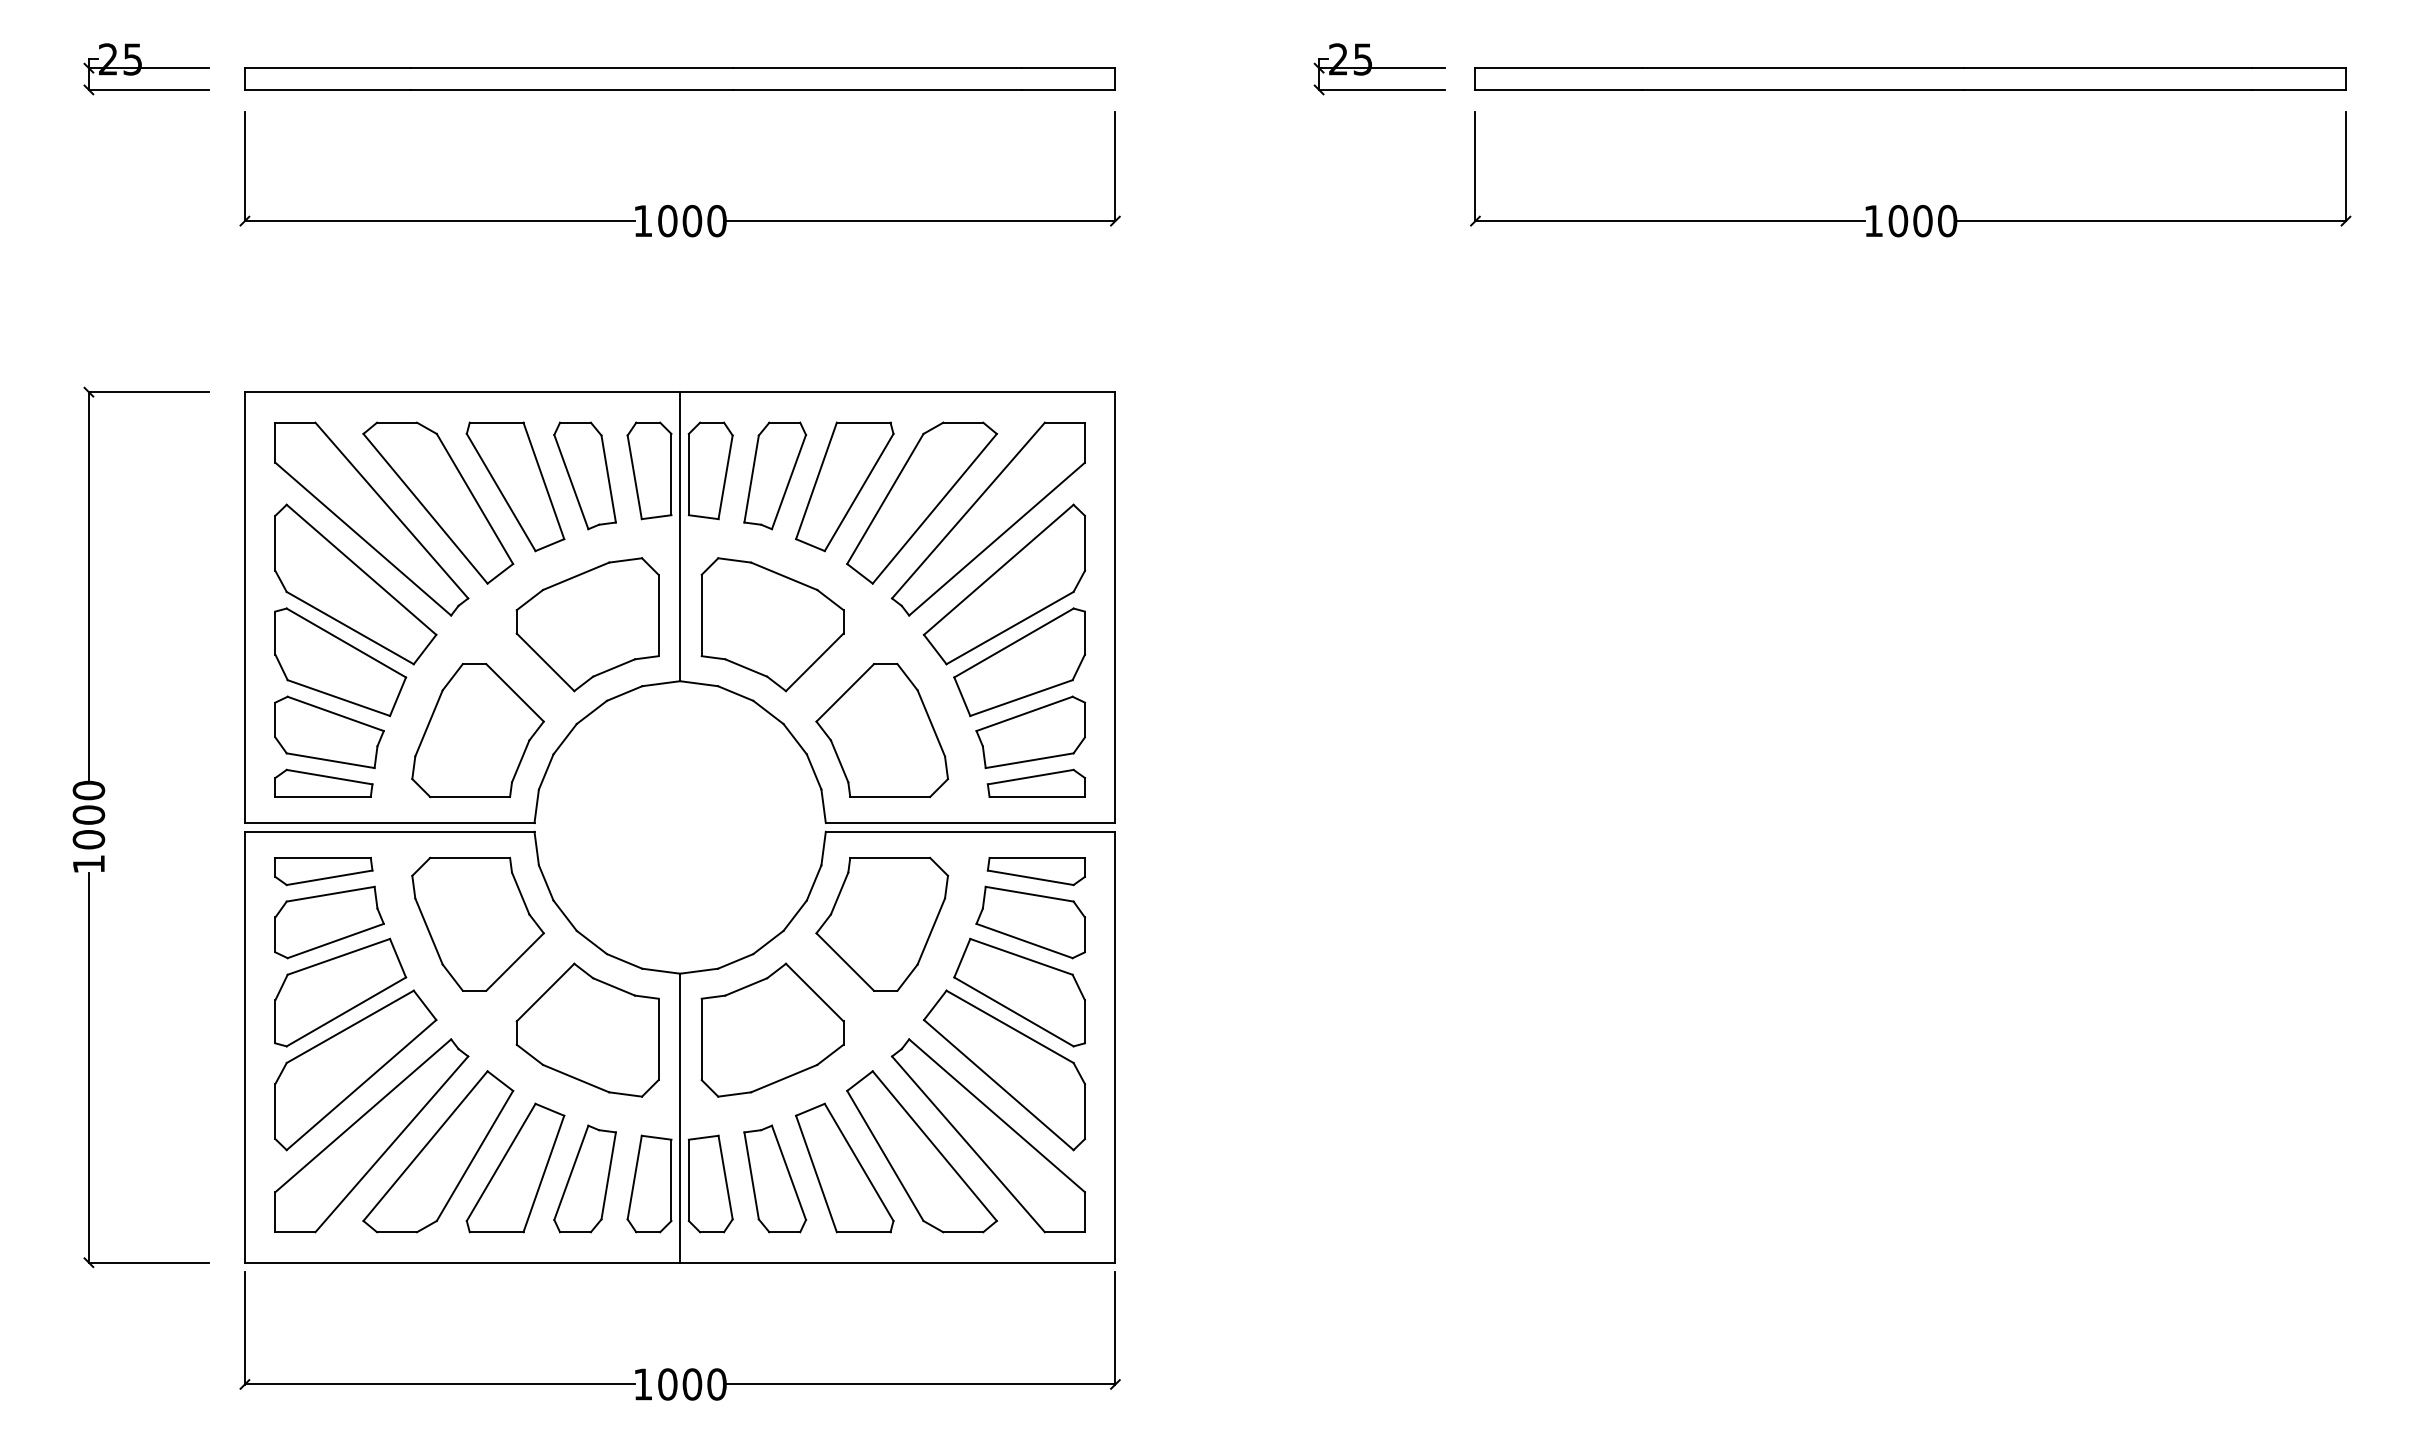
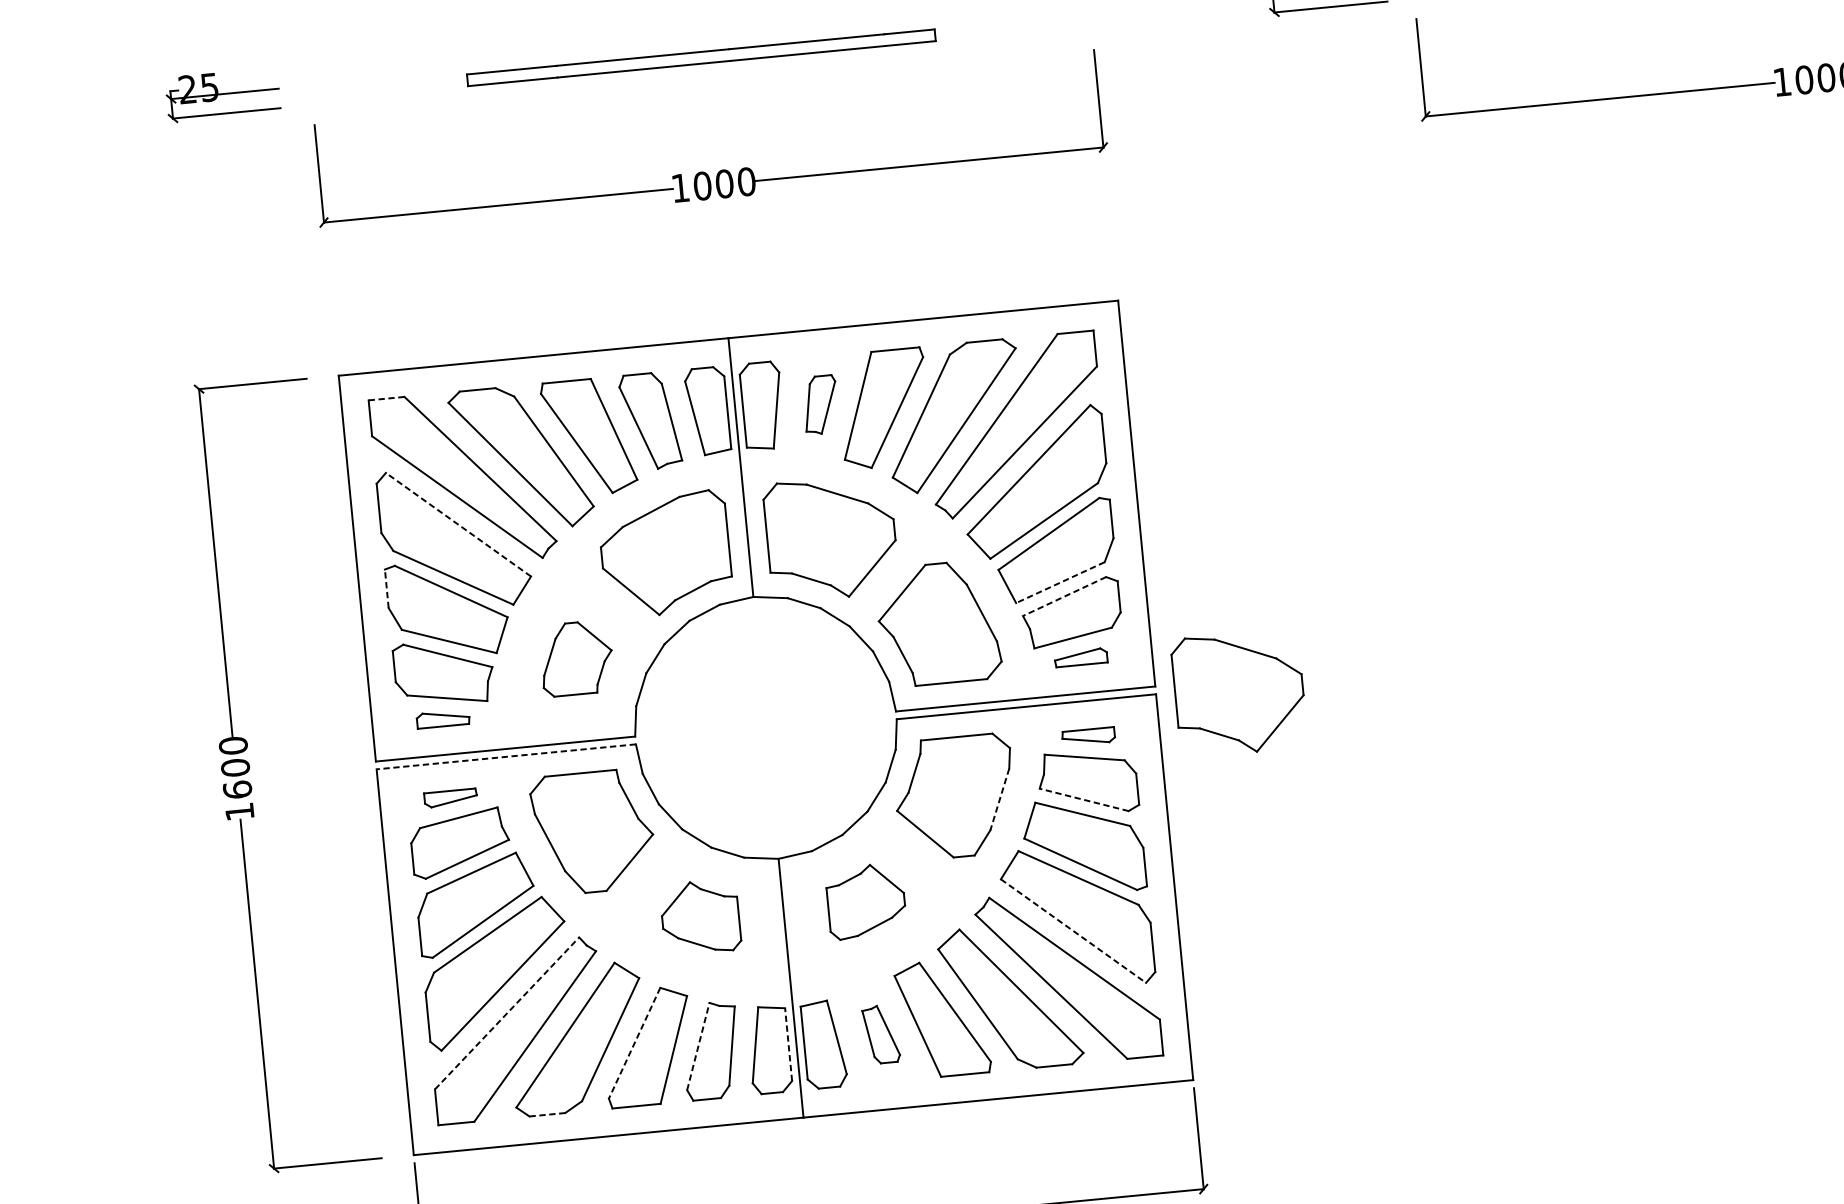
part: (679, 78) -> (700, 57), size x0.6
line: (295, 422) -> (386, 398), solid -> dashed
part: (774, 475) -> (820, 404), size x0.6
line: (361, 569) -> (458, 524), solid -> dashed
line: (275, 633) -> (386, 589), solid -> dashed
line: (1021, 698) -> (1060, 583), solid -> dashed
line: (1024, 714) -> (1064, 597), solid -> dashed
part: (477, 730) -> (576, 658), size x0.6
part: (323, 782) -> (442, 718), size x0.6
part: (1035, 782) -> (1080, 657), size x0.6
line: (389, 831) -> (506, 756), solid -> dashed
text: (88, 839) -> (237, 789), 1000 -> 1600
part: (1207, 839) -> (1239, 693), added
part: (323, 871) -> (450, 798), size x0.6
part: (1035, 871) -> (1087, 736), size x0.6
line: (931, 931) -> (999, 799), solid -> dashed
line: (1024, 940) -> (1084, 799), solid -> dashed
part: (587, 1029) -> (700, 916), size x0.6
part: (772, 1029) -> (866, 900), size x0.6
line: (999, 1085) -> (1074, 931), solid -> dashed
line: (363, 1115) -> (507, 1013), solid -> dashed
line: (501, 1162) -> (634, 1043), solid -> dashed
line: (571, 1172) -> (698, 1046), solid -> dashed
part: (774, 1178) -> (880, 1034), size x0.6
line: (671, 1180) -> (788, 1044), solid -> dashed
line: (397, 1232) -> (547, 1114), solid -> dashed

